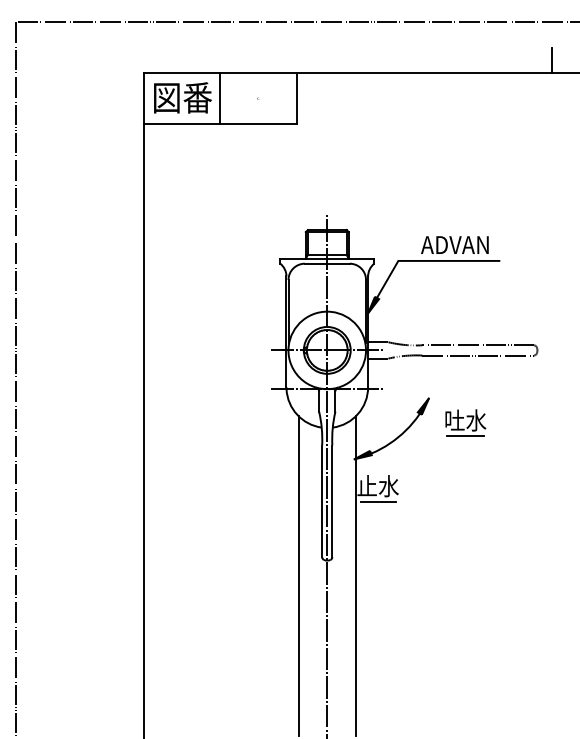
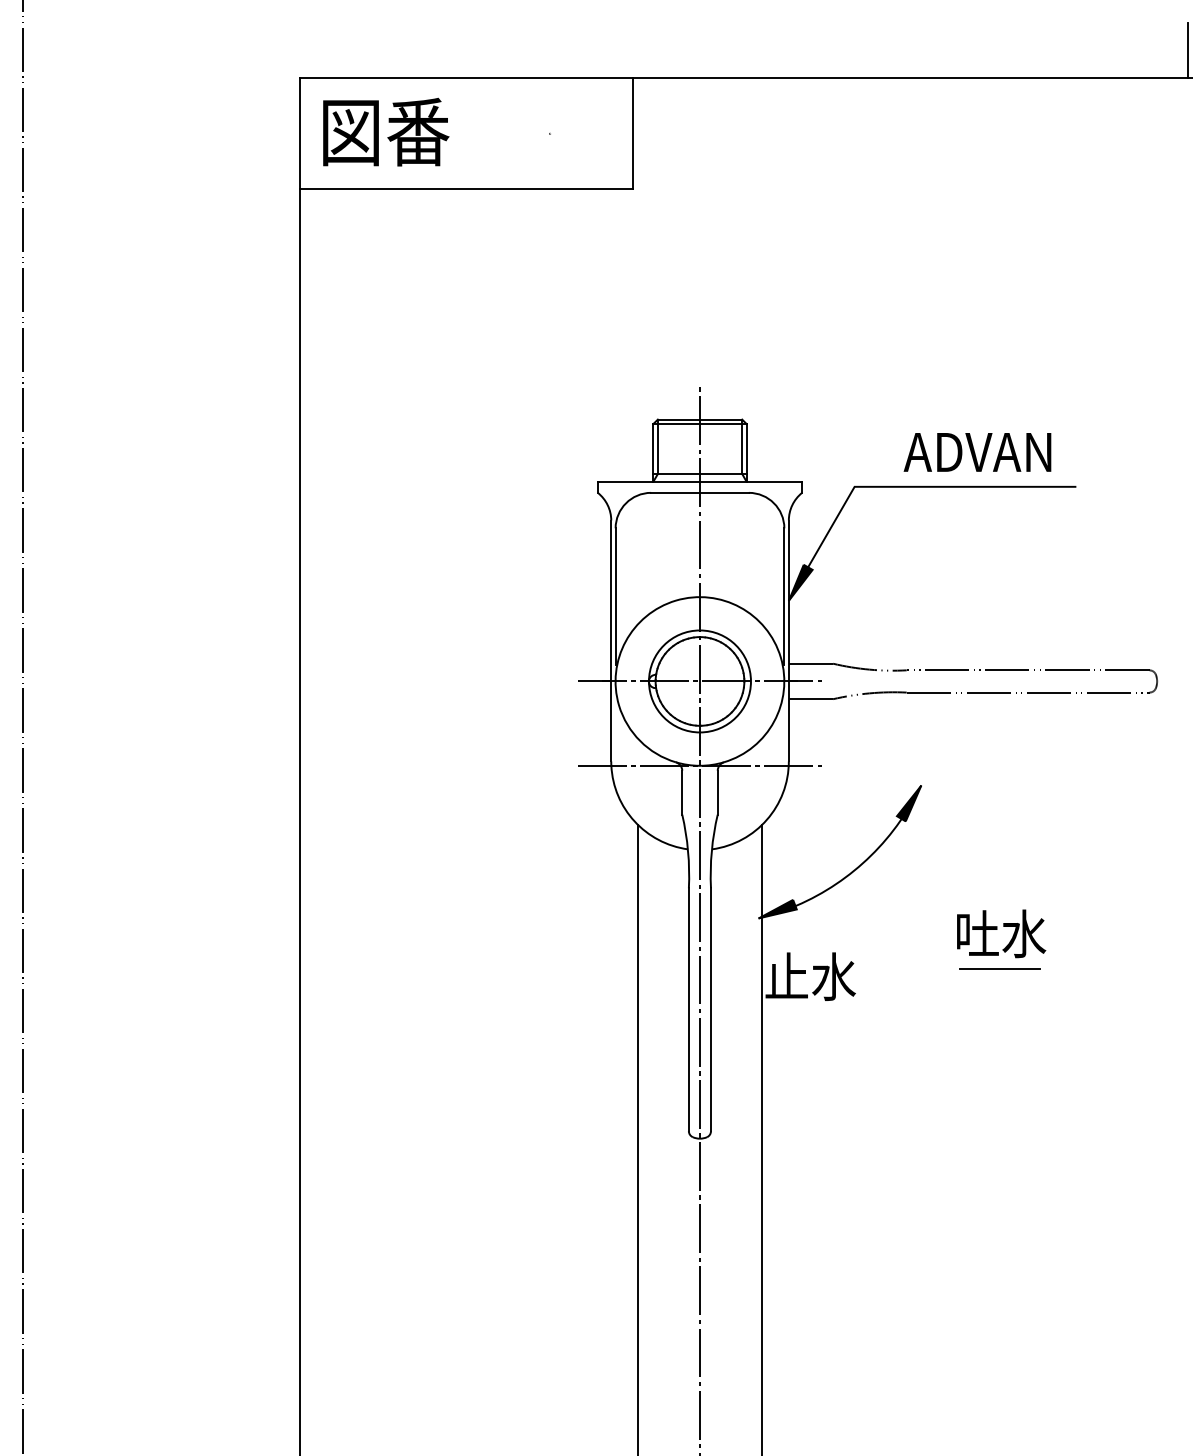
line: (220, 98) -> (467, 133), removed
part: (465, 422) -> (1000, 938), moved
line: (378, 502) -> (811, 1012), removed

